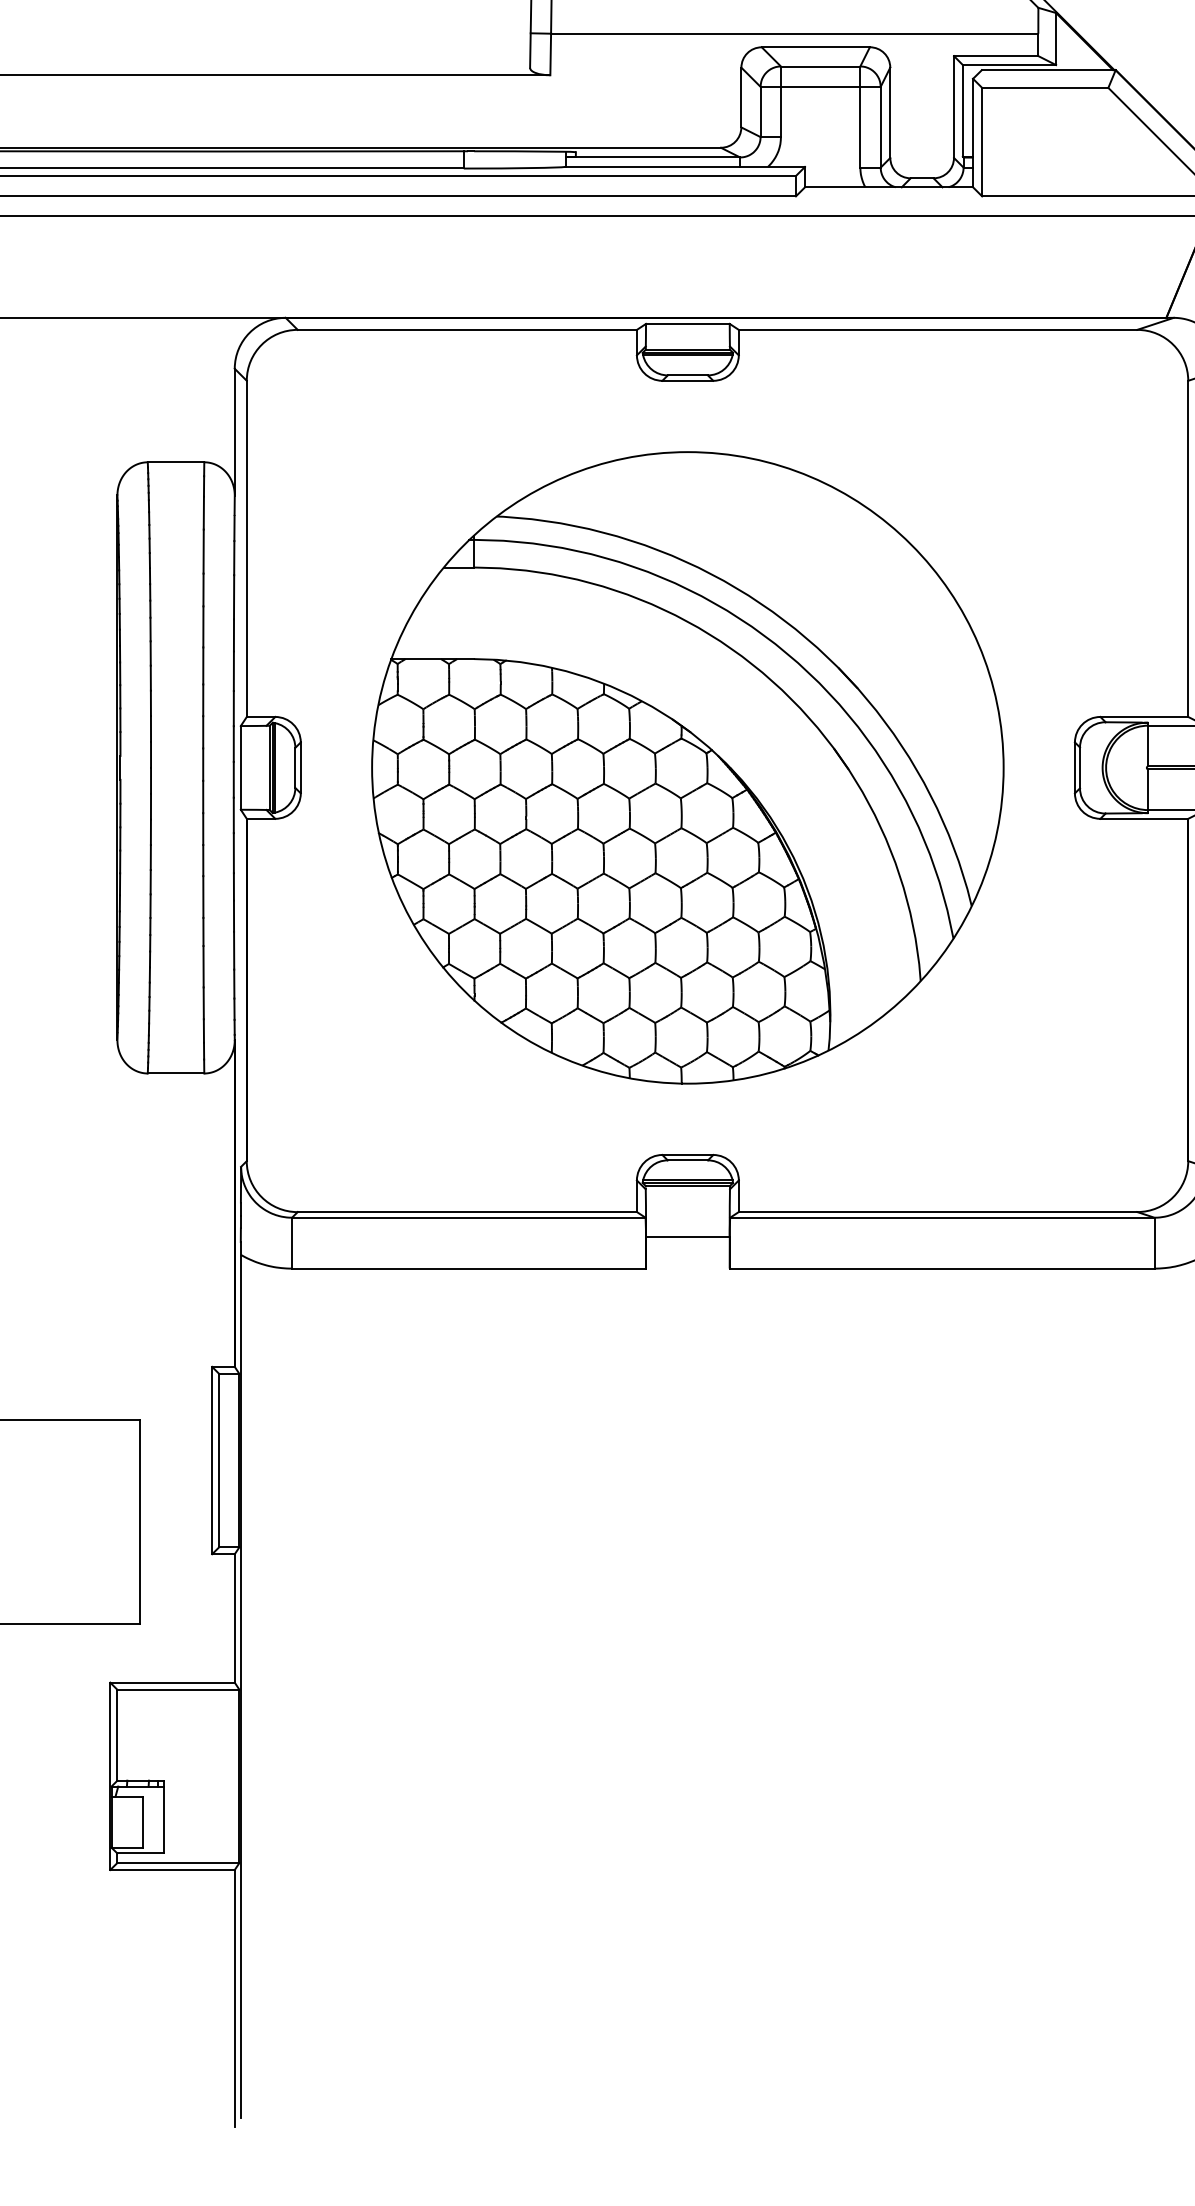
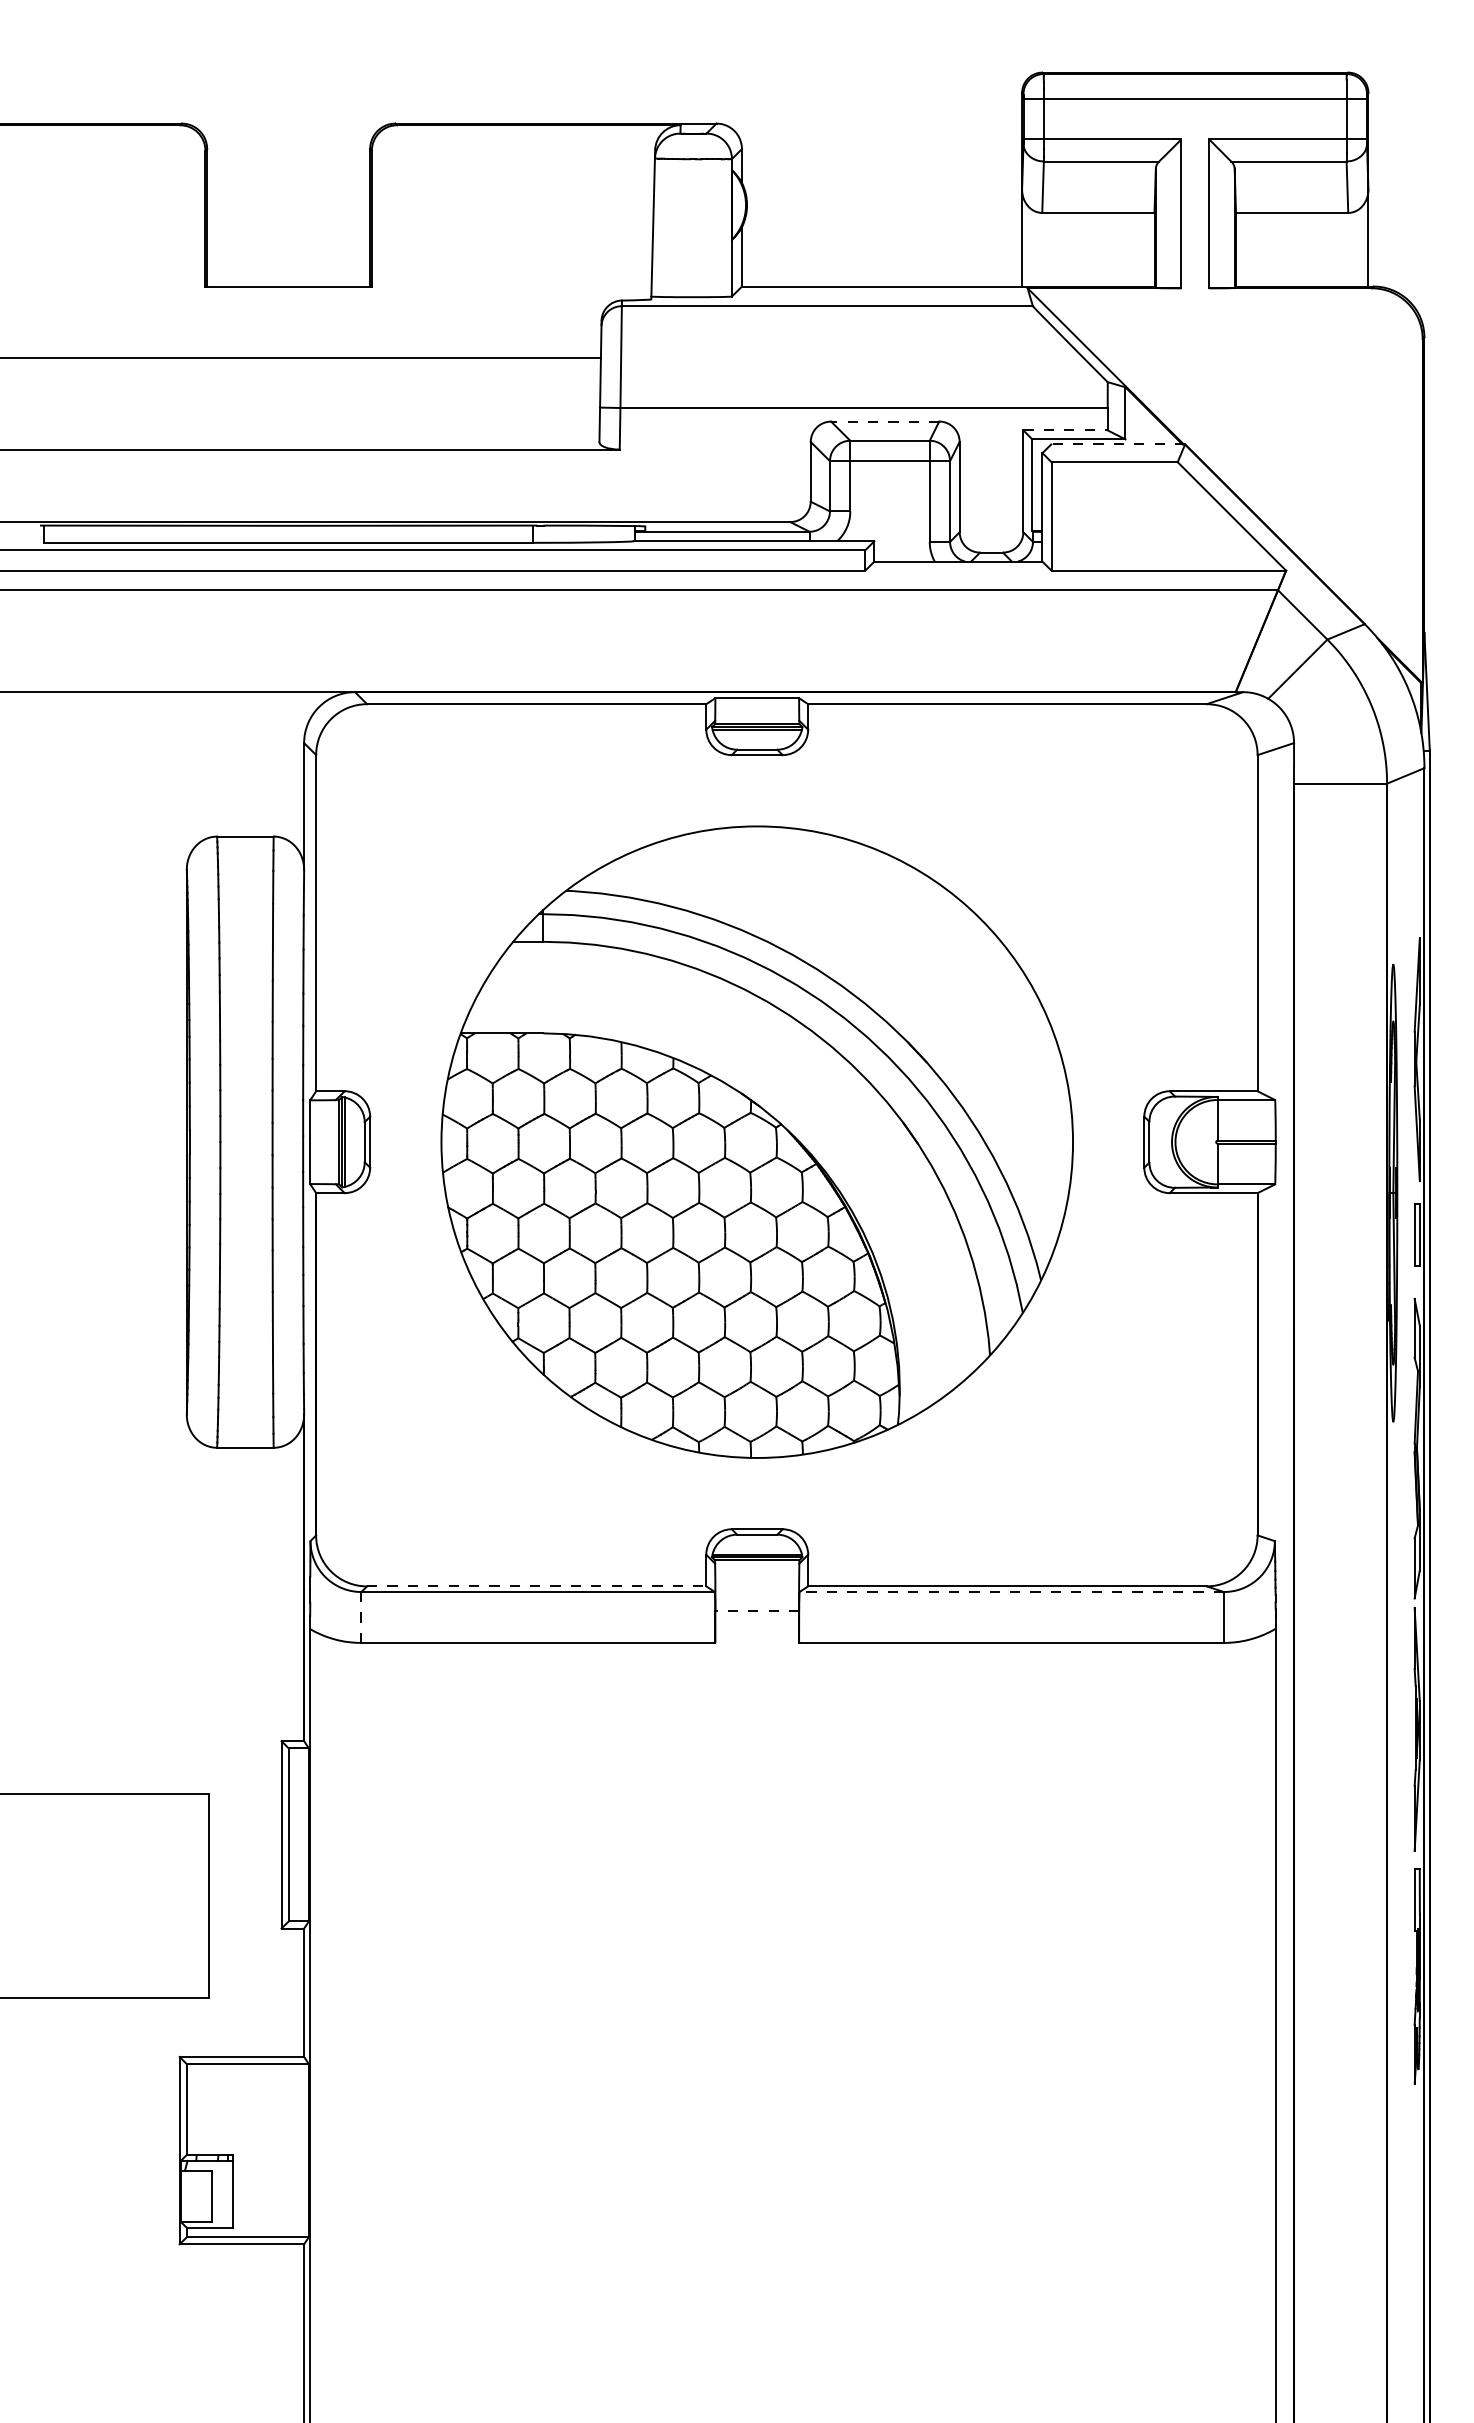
line: (815, 47) -> (884, 421), solid -> dashed
line: (997, 56) -> (1066, 430), solid -> dashed
line: (1049, 70) -> (1118, 444), solid -> dashed
line: (467, 1212) -> (536, 1586), solid -> dashed
line: (942, 1218) -> (1011, 1592), solid -> dashed
line: (688, 1237) -> (757, 1611), solid -> dashed
line: (292, 1243) -> (361, 1617), solid -> dashed

